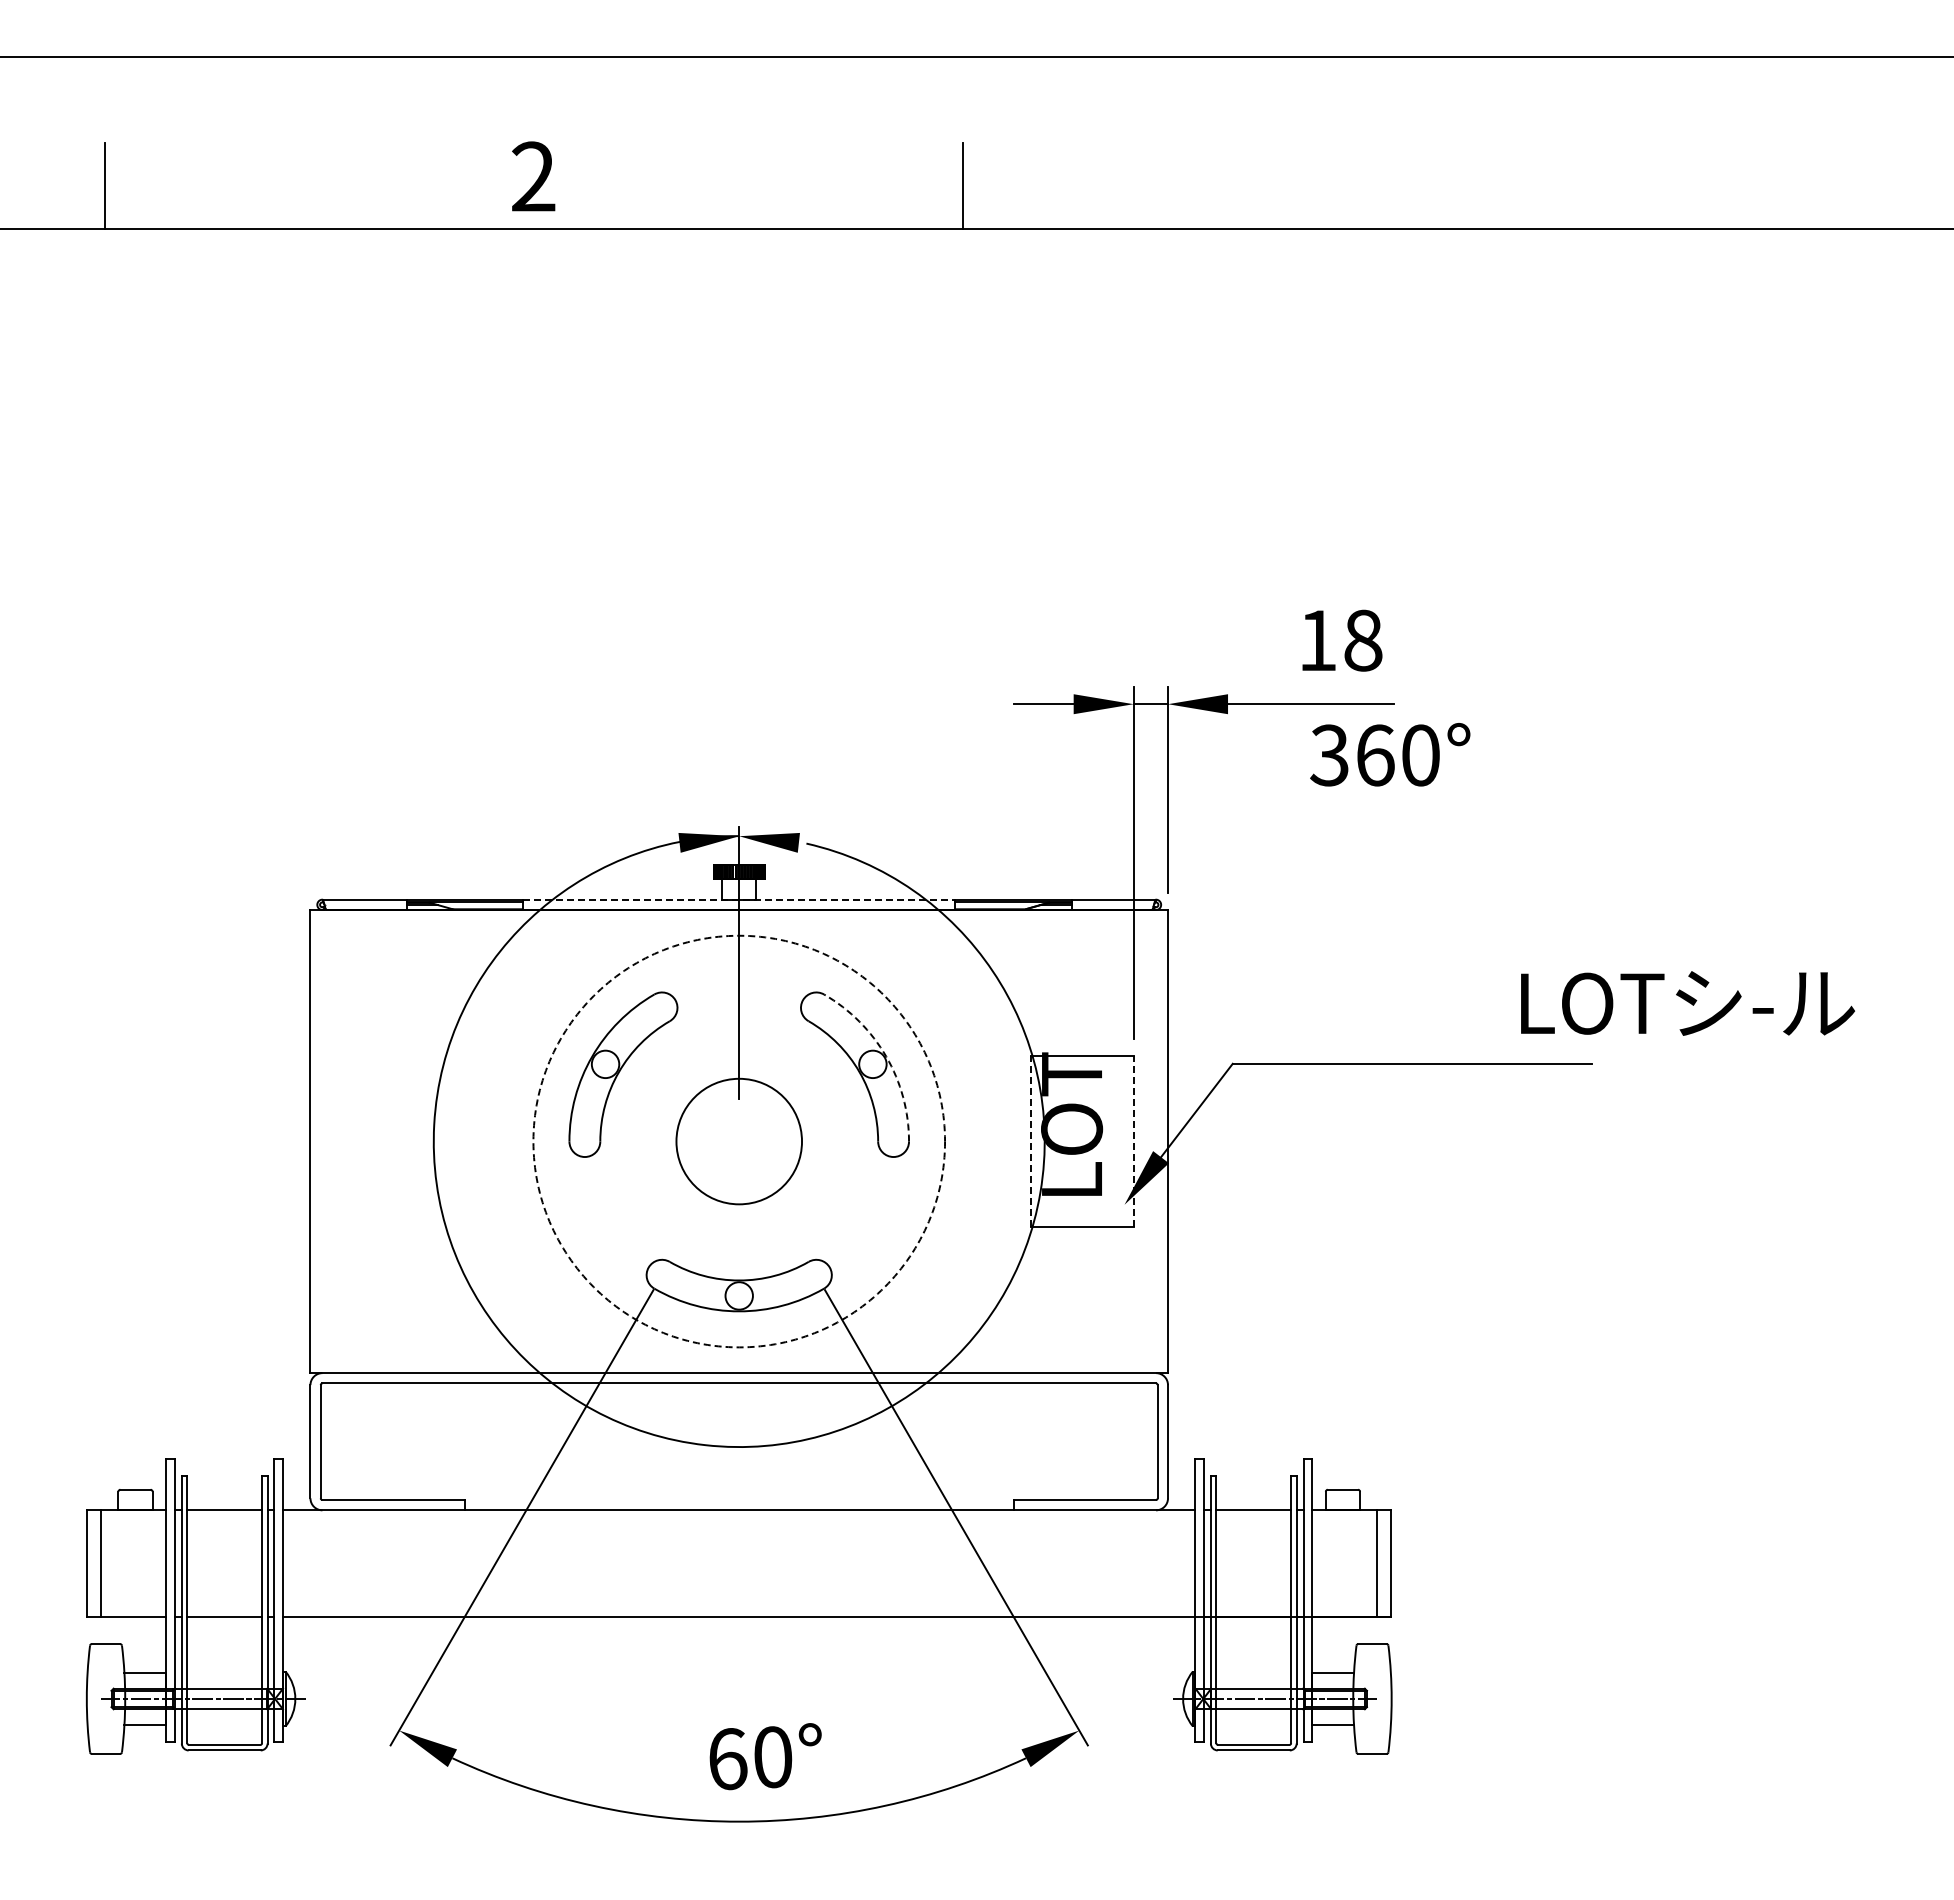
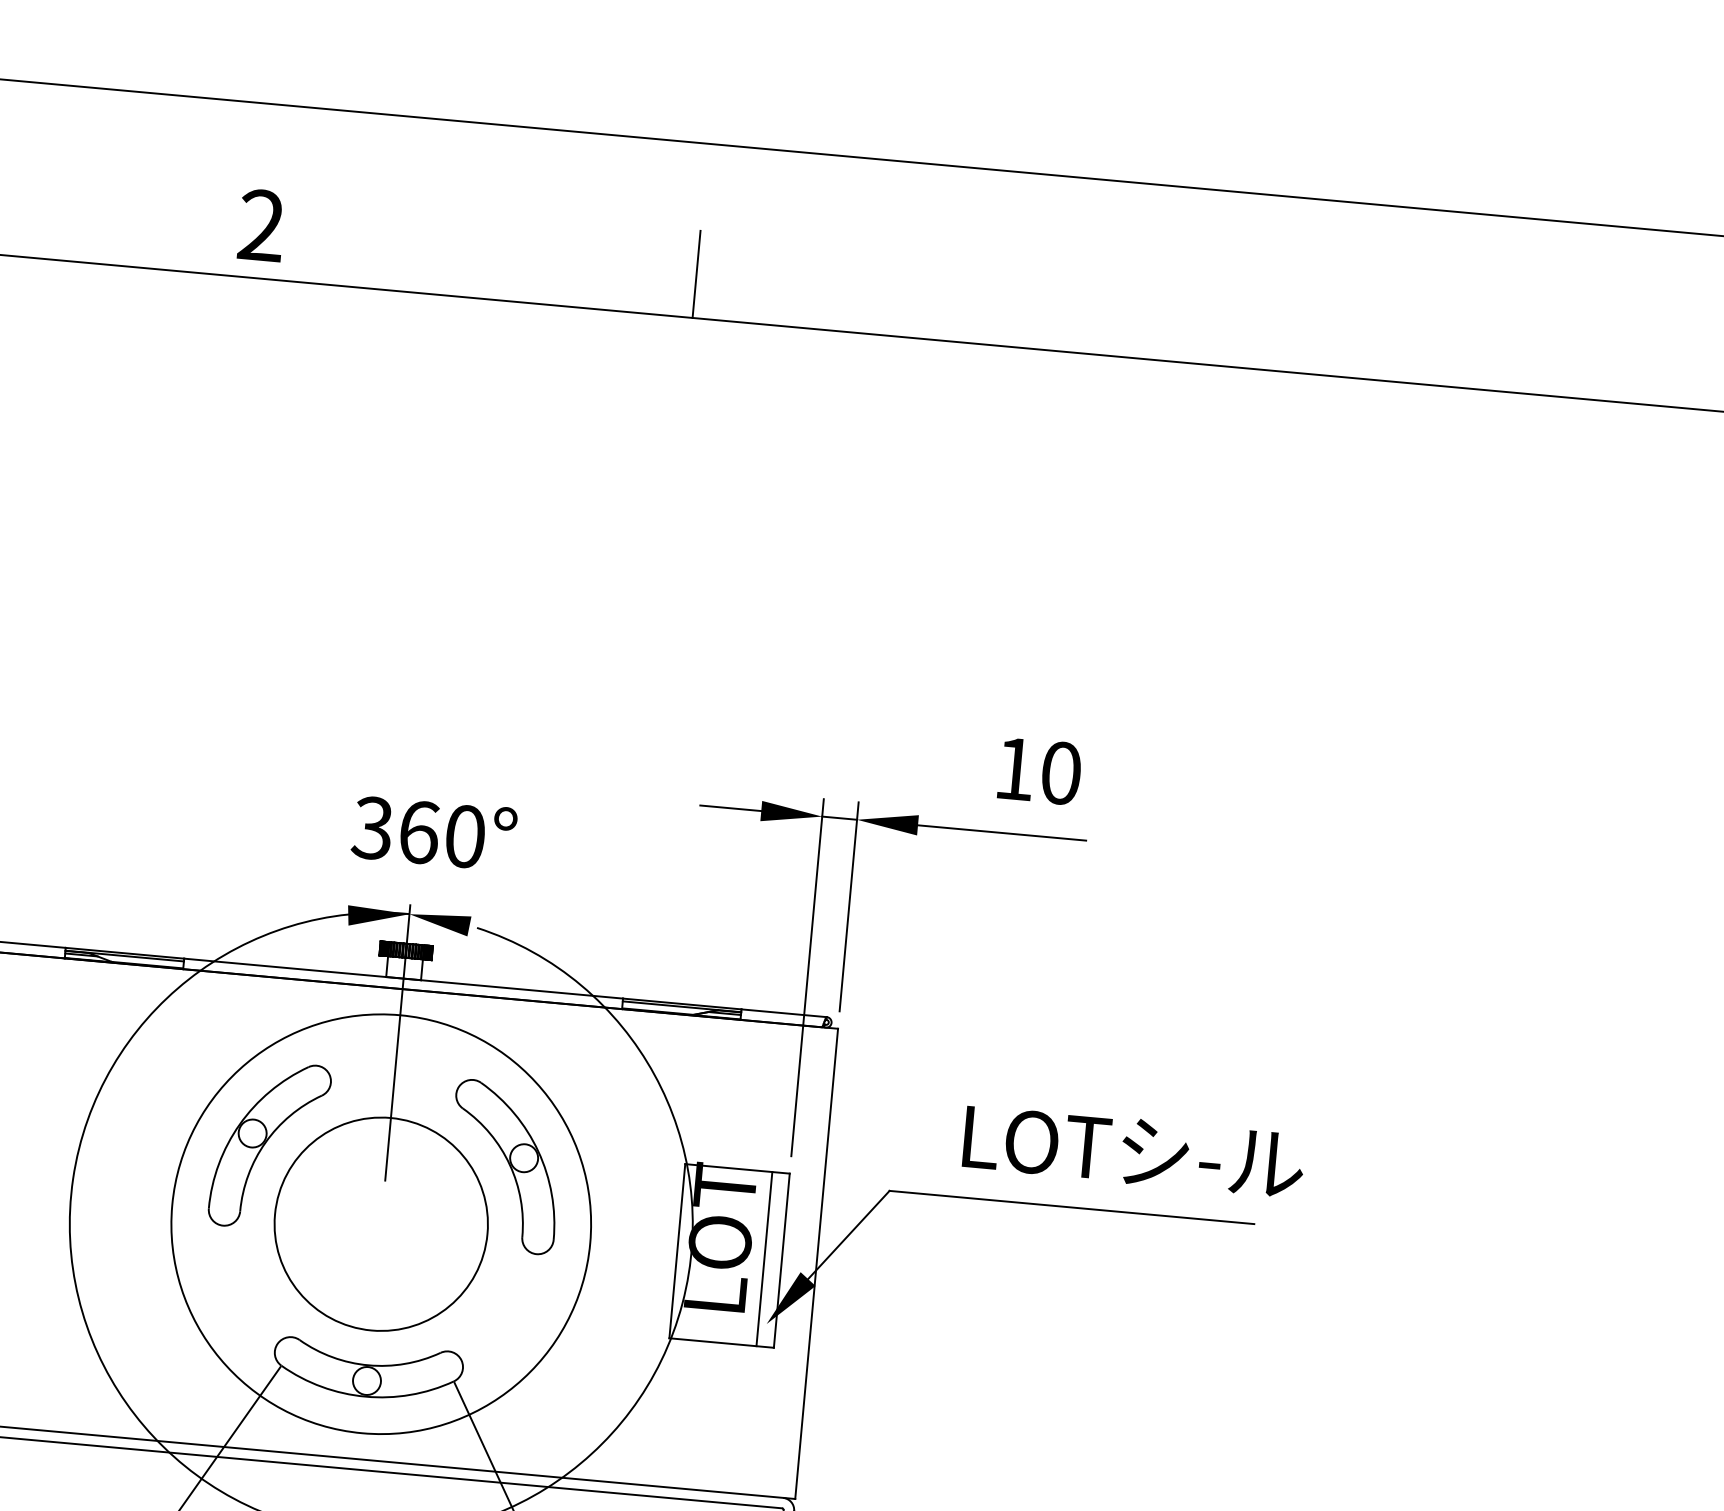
text: (1363, 640) -> (1061, 773), 18 -> 10
text: (1390, 754) -> (434, 832), moved
line: (739, 899) -> (403, 978), dashed -> solid
text: (1687, 1003) -> (1133, 1151), moved
arc: (886, 1056) -> (538, 1151), dashed -> solid
circle: (738, 1141) -> (380, 1224), size x1.67
circle: (739, 1141) -> (381, 1224), dashed -> solid
line: (1030, 1141) -> (677, 1251), dashed -> solid
line: (1116, 1141) -> (764, 1259), added
line: (1133, 1141) -> (781, 1260), dashed -> solid

